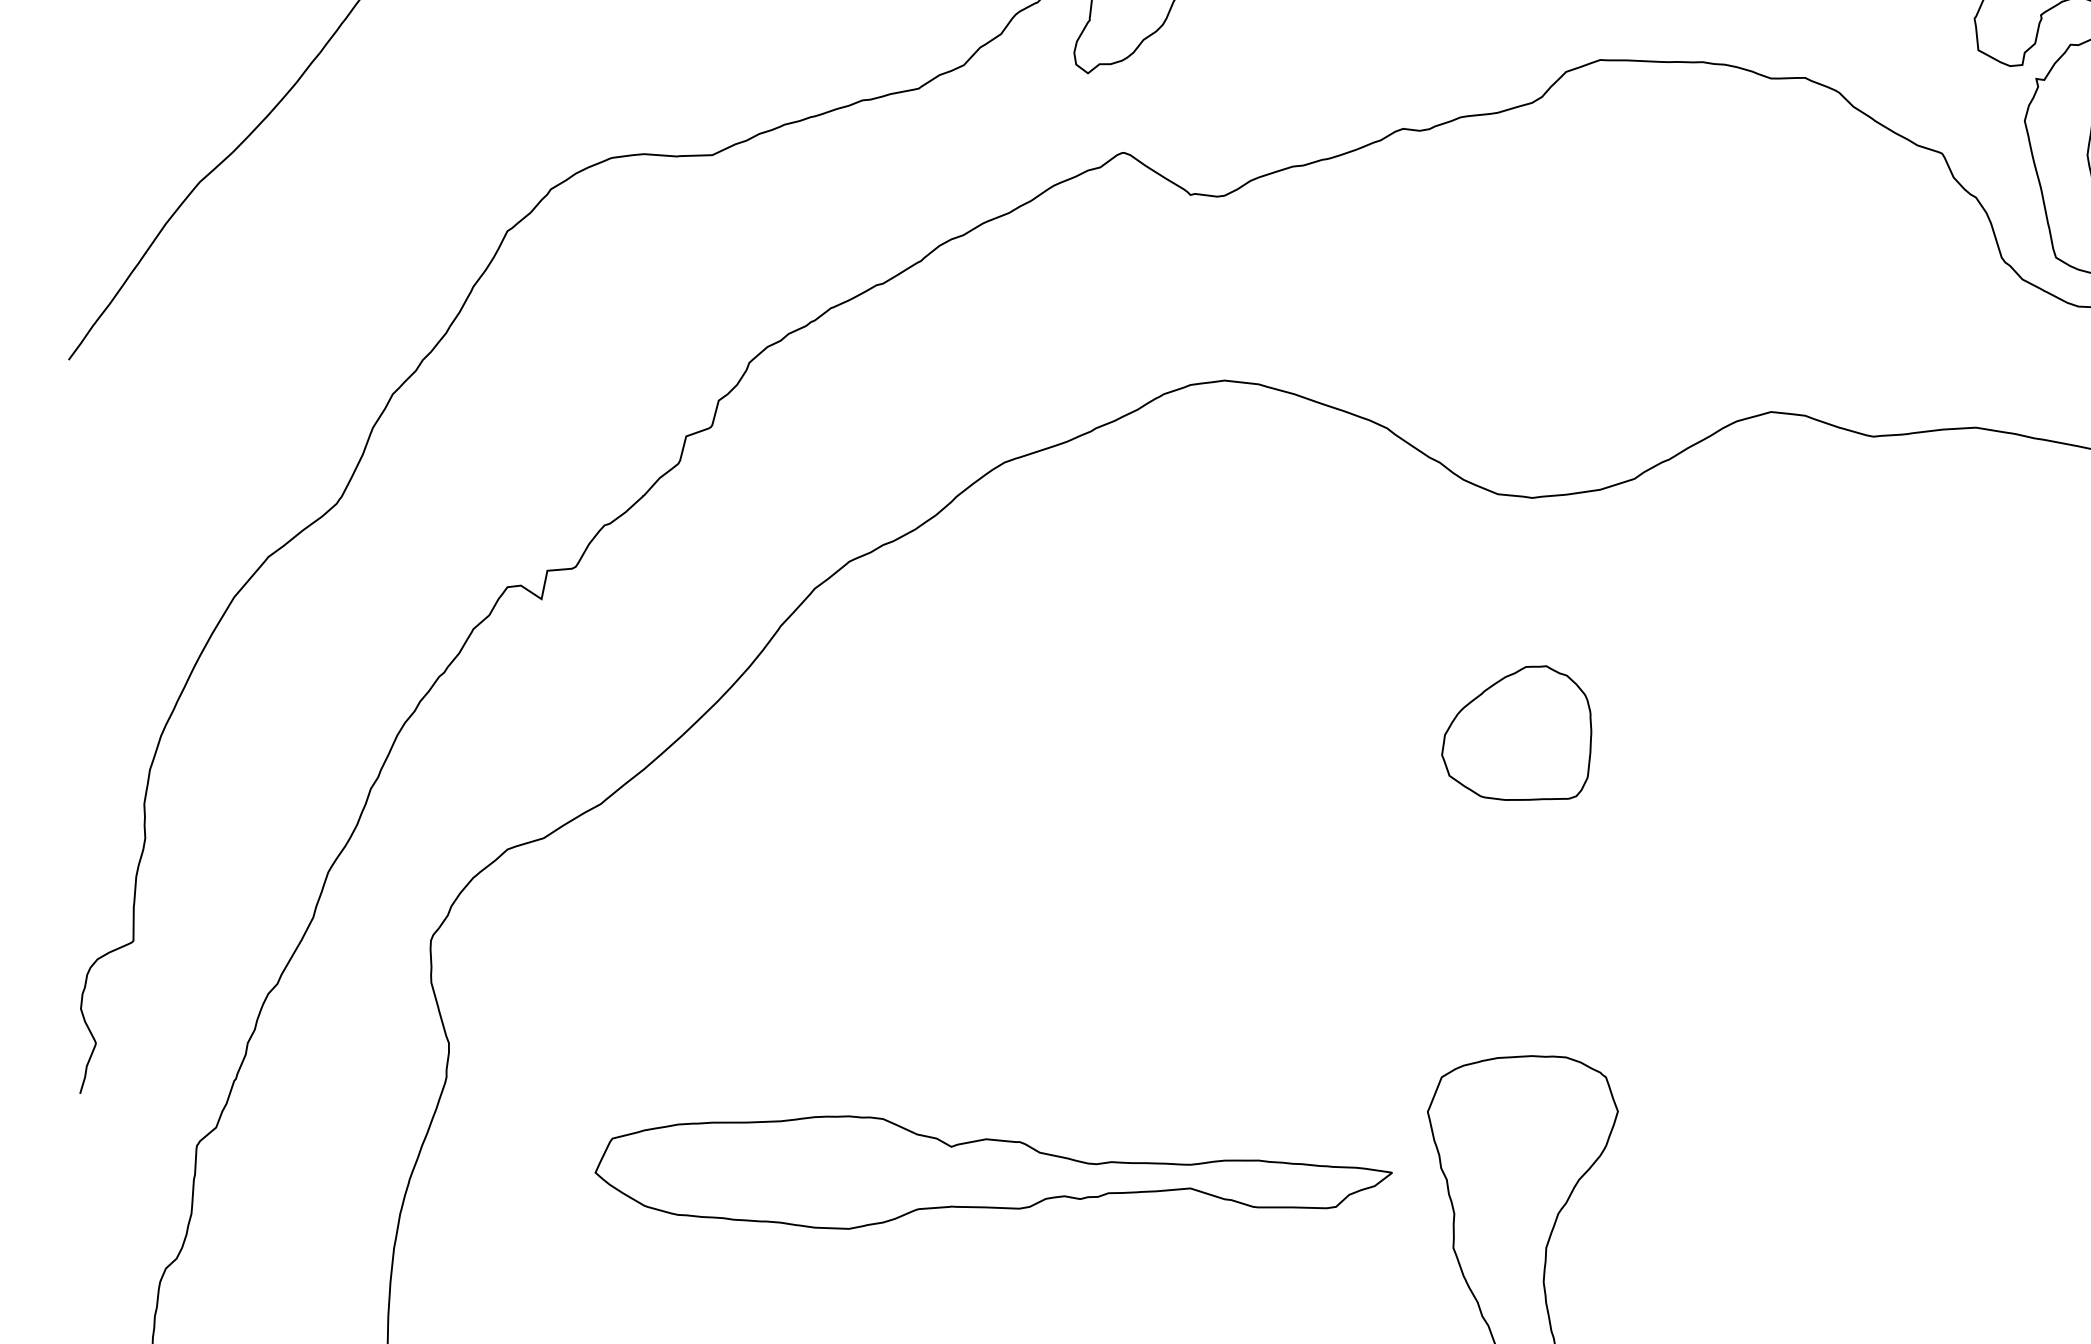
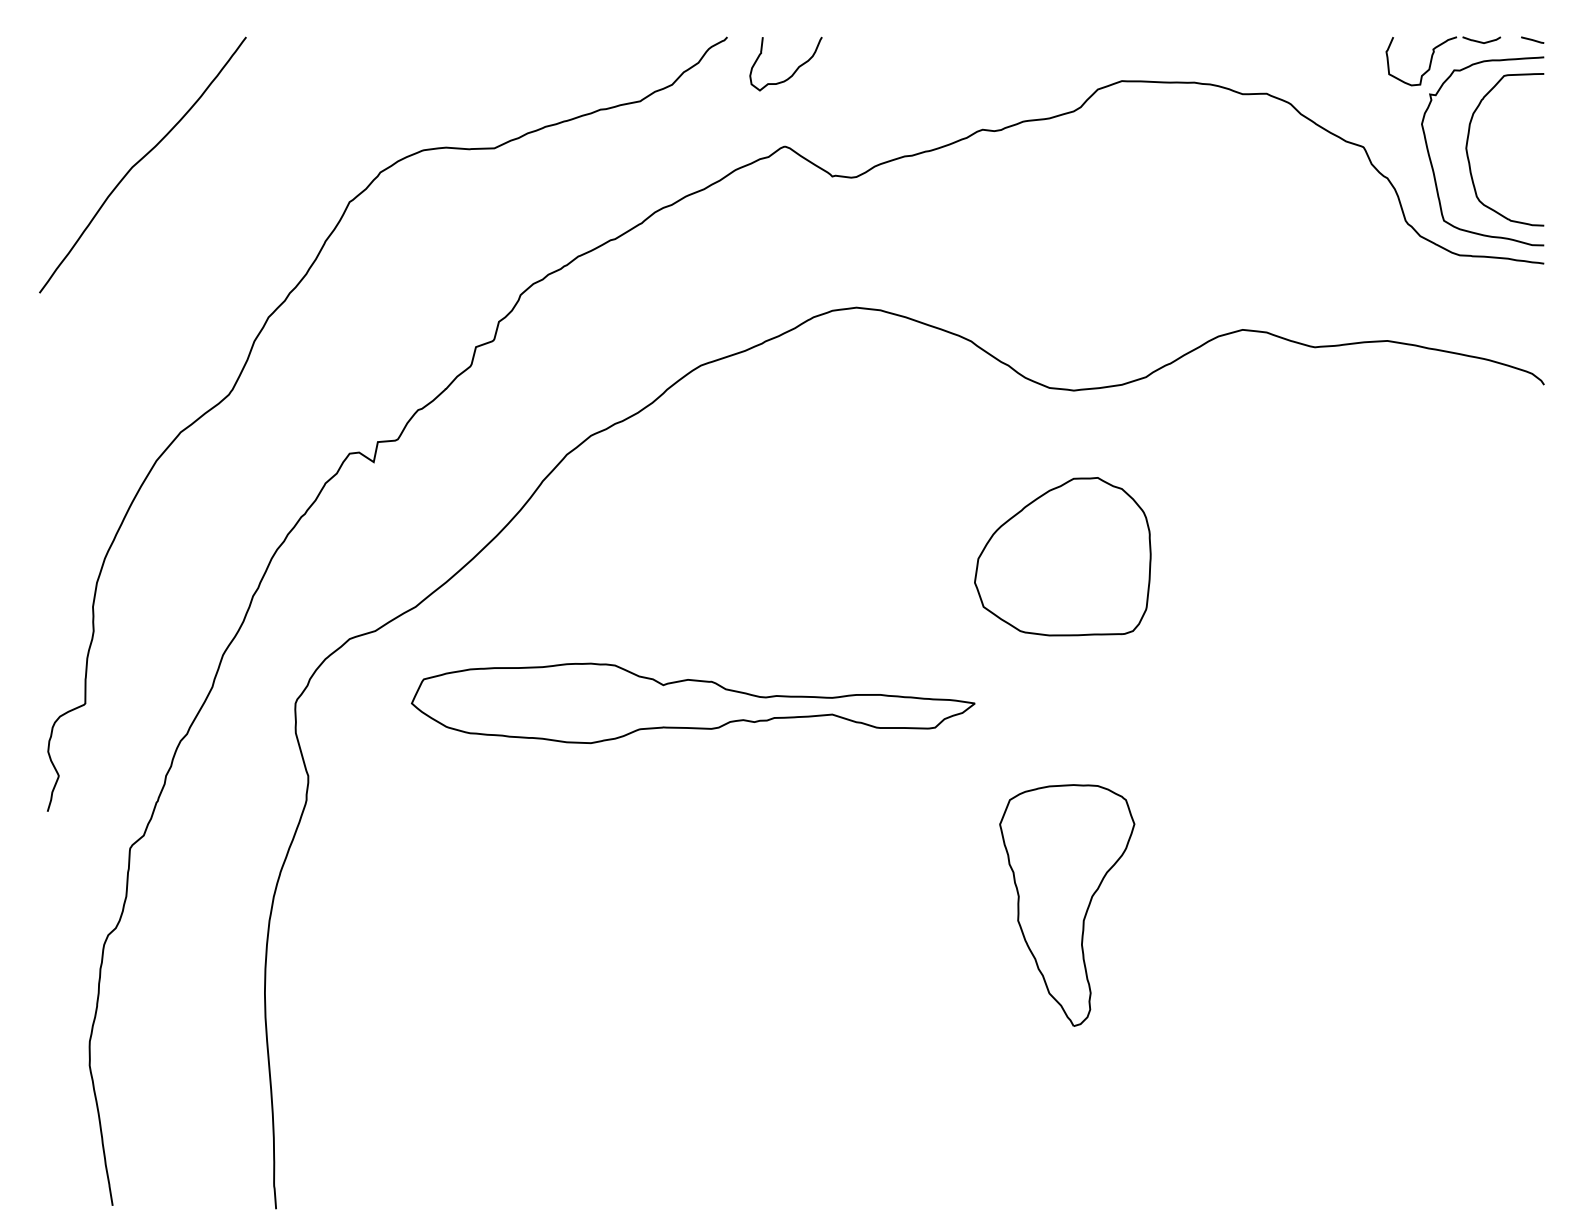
part: (1516, 732) -> (1062, 556), size x1.67
part: (994, 1172) -> (693, 703), moved

